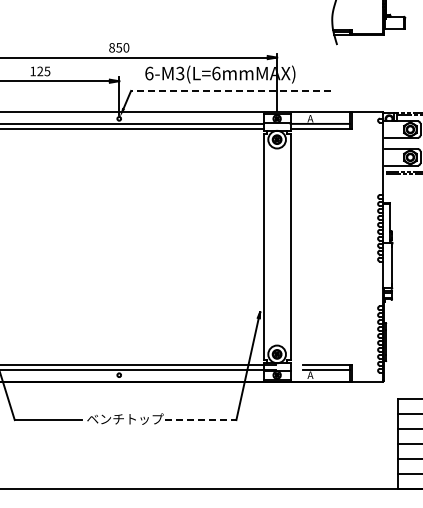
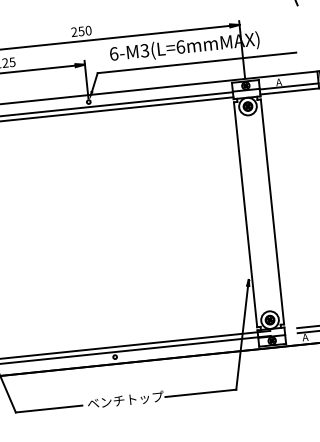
text: (111, 47) -> (73, 31), 850 -> 250
line: (230, 90) -> (196, 62), dashed -> solid
line: (200, 420) -> (200, 393), dashed -> solid

